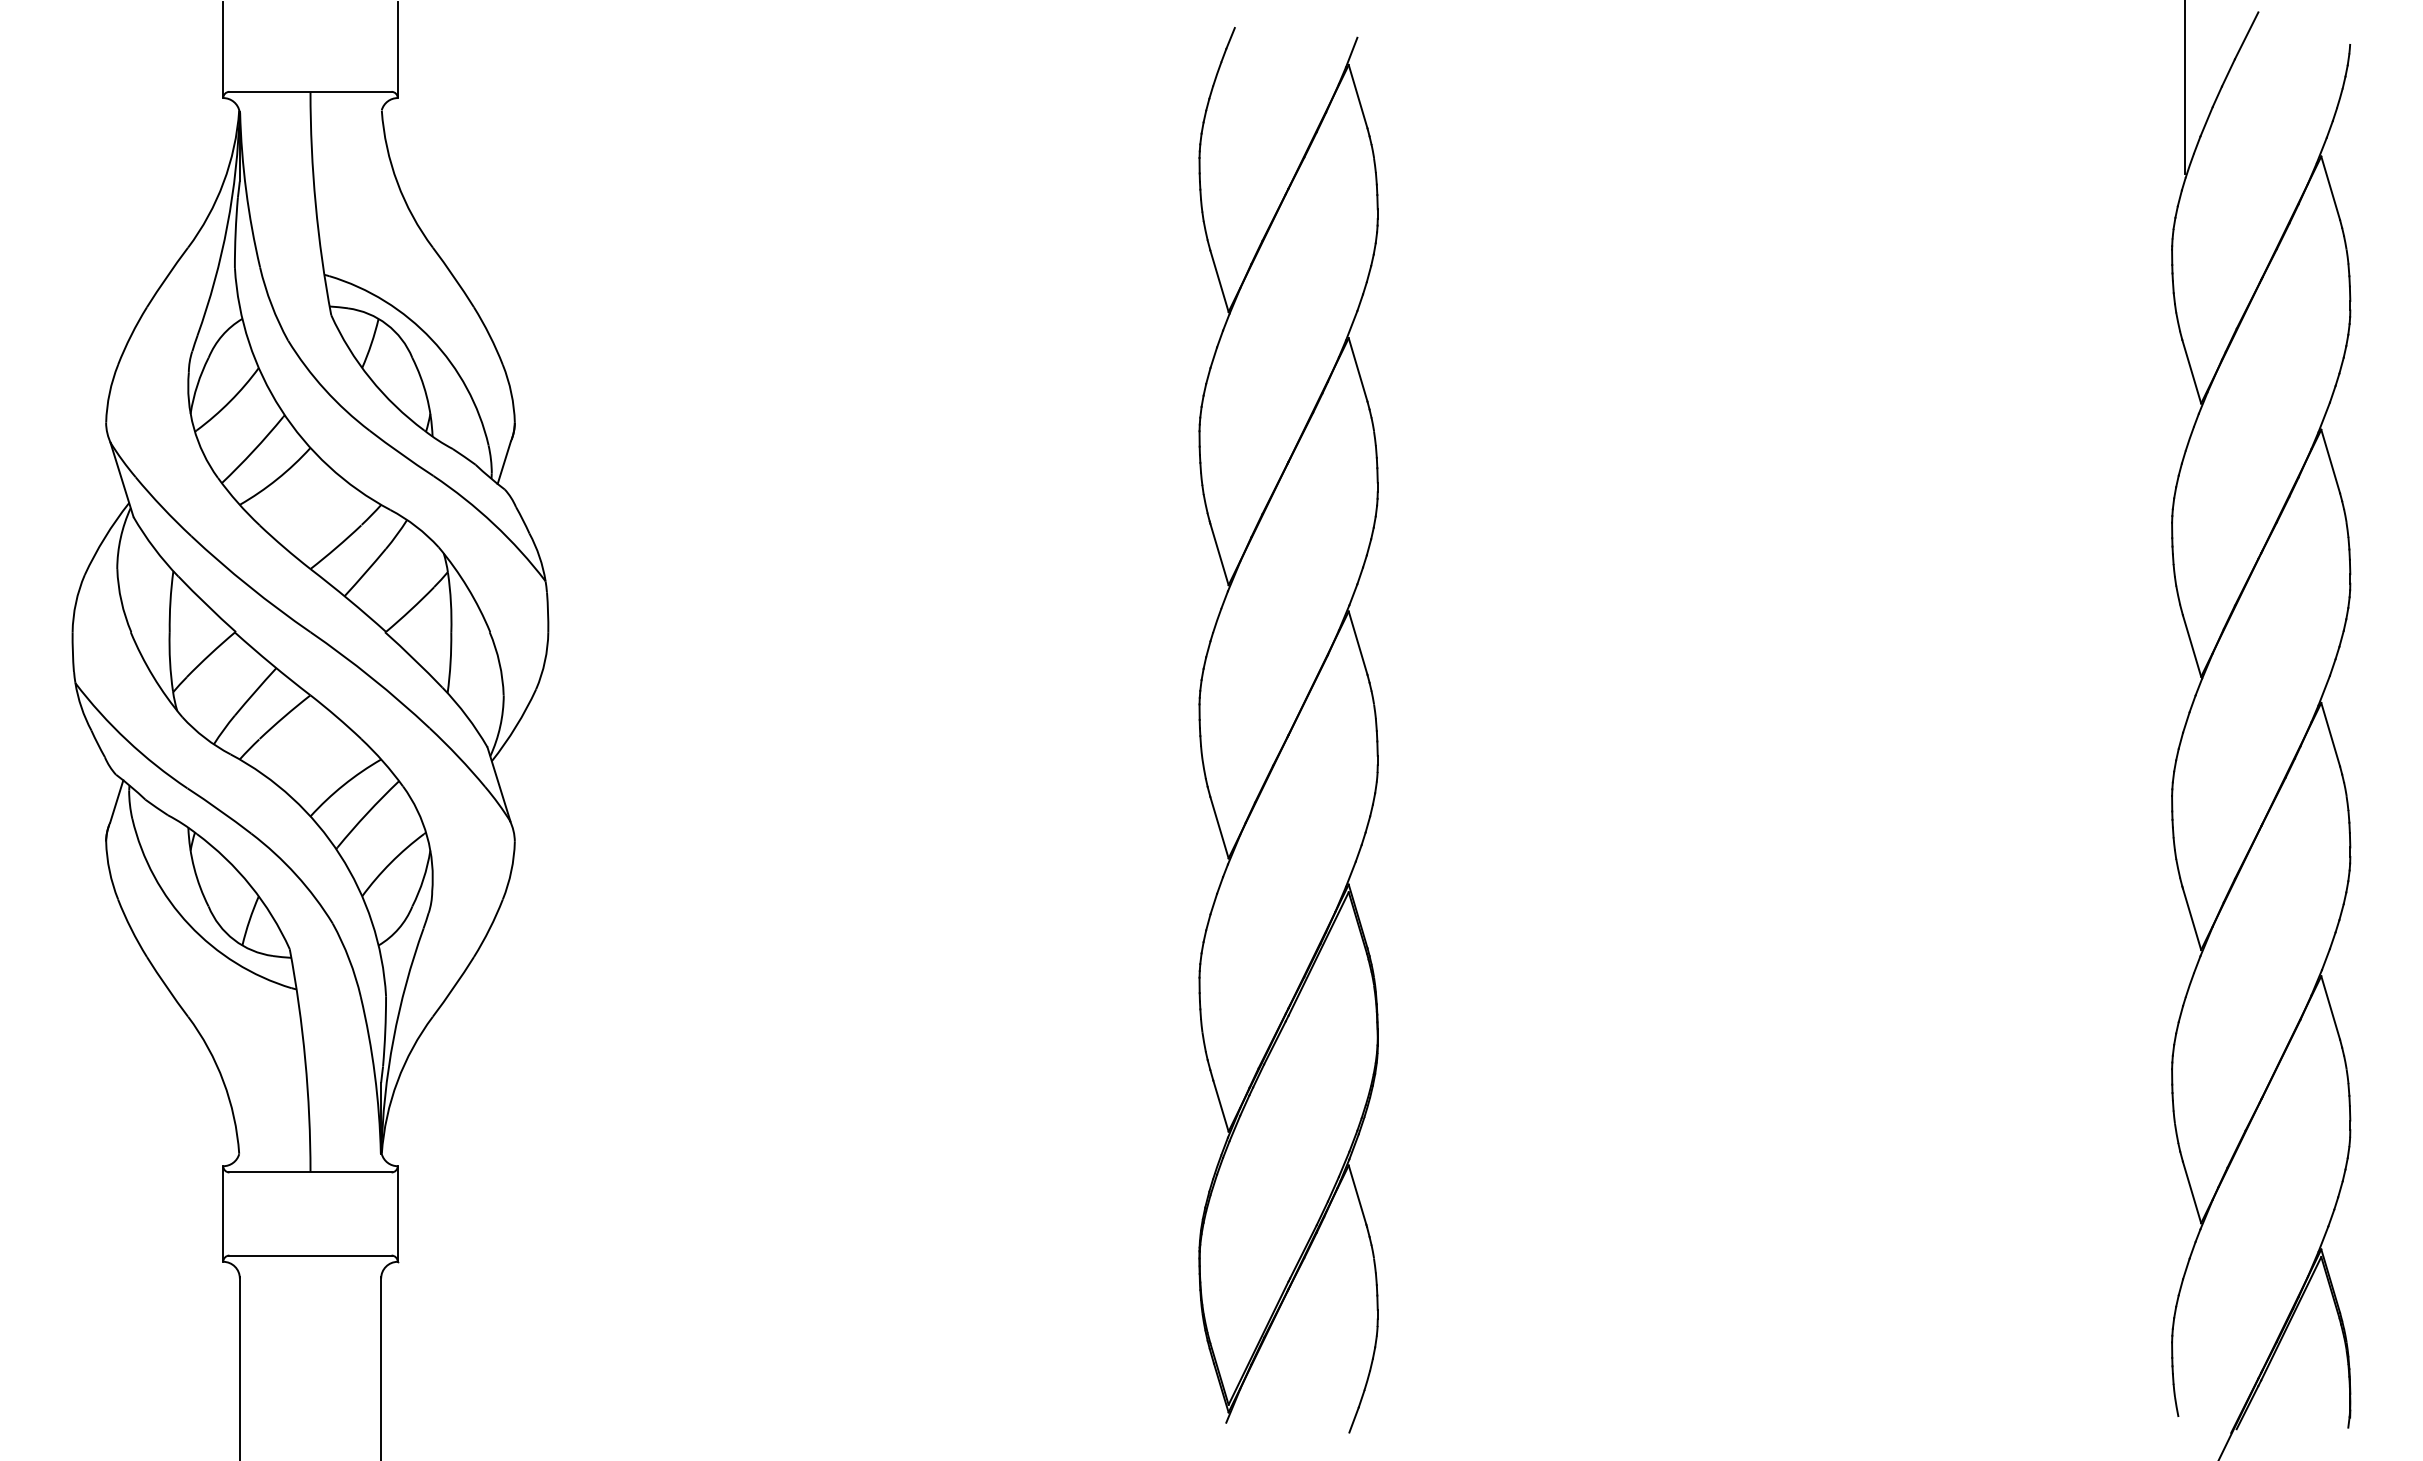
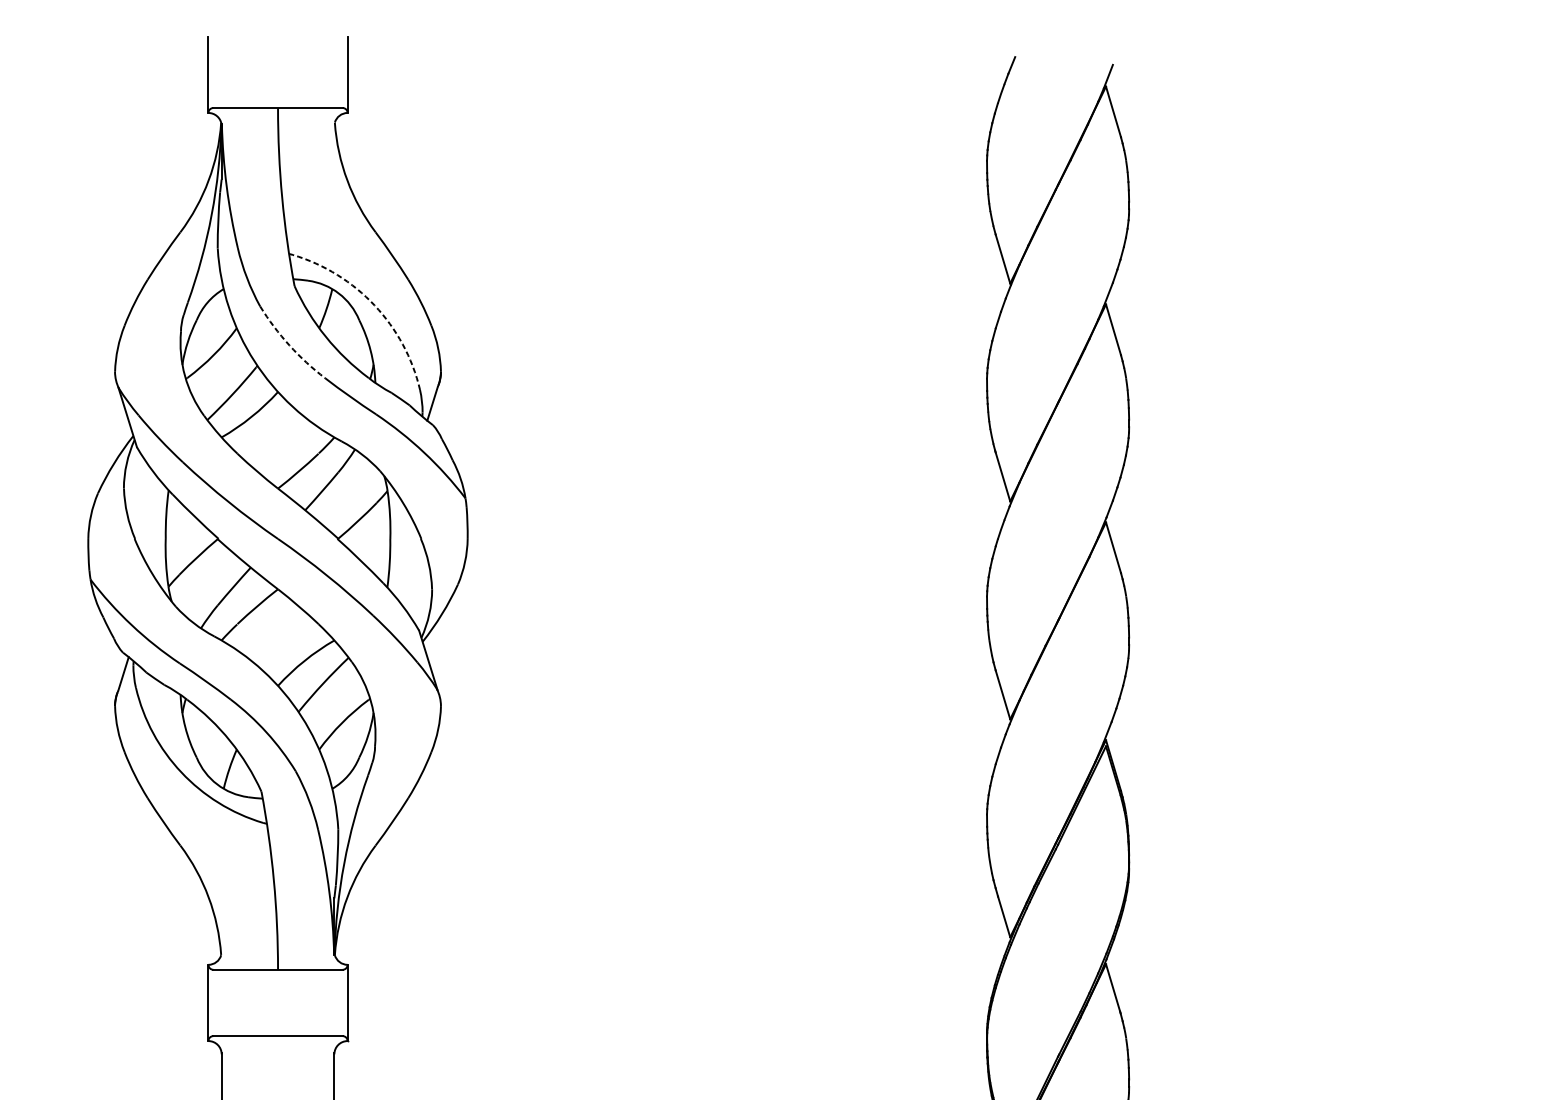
arc: (431, 339) -> (374, 305), solid -> dashed
arc: (324, 389) -> (289, 345), solid -> dashed

